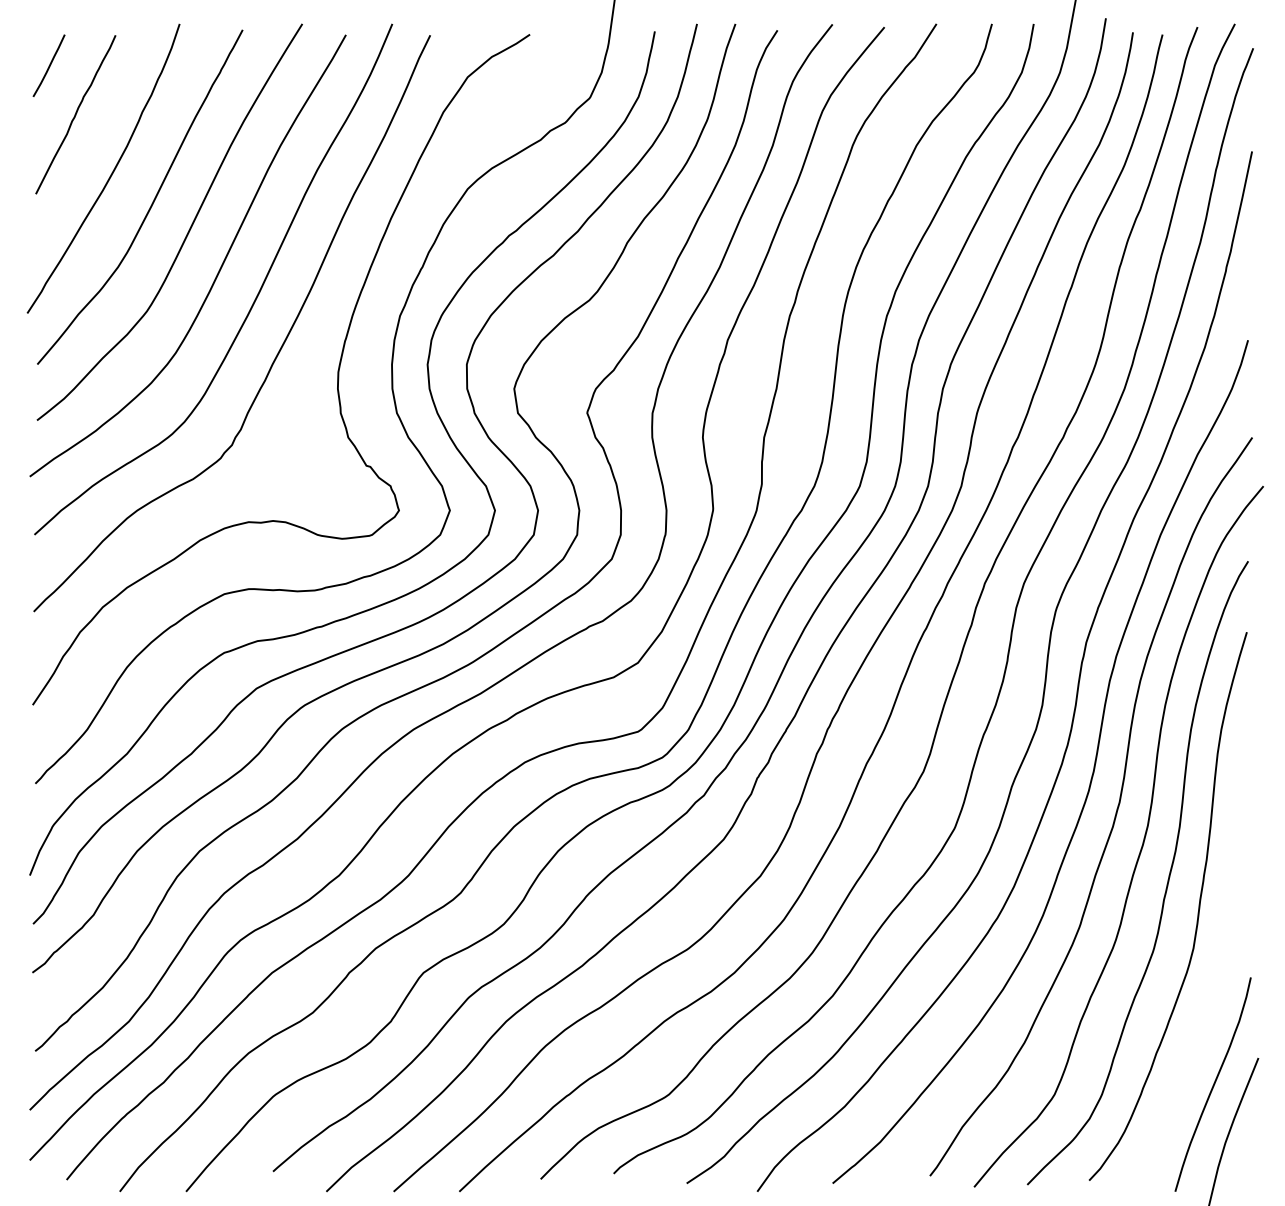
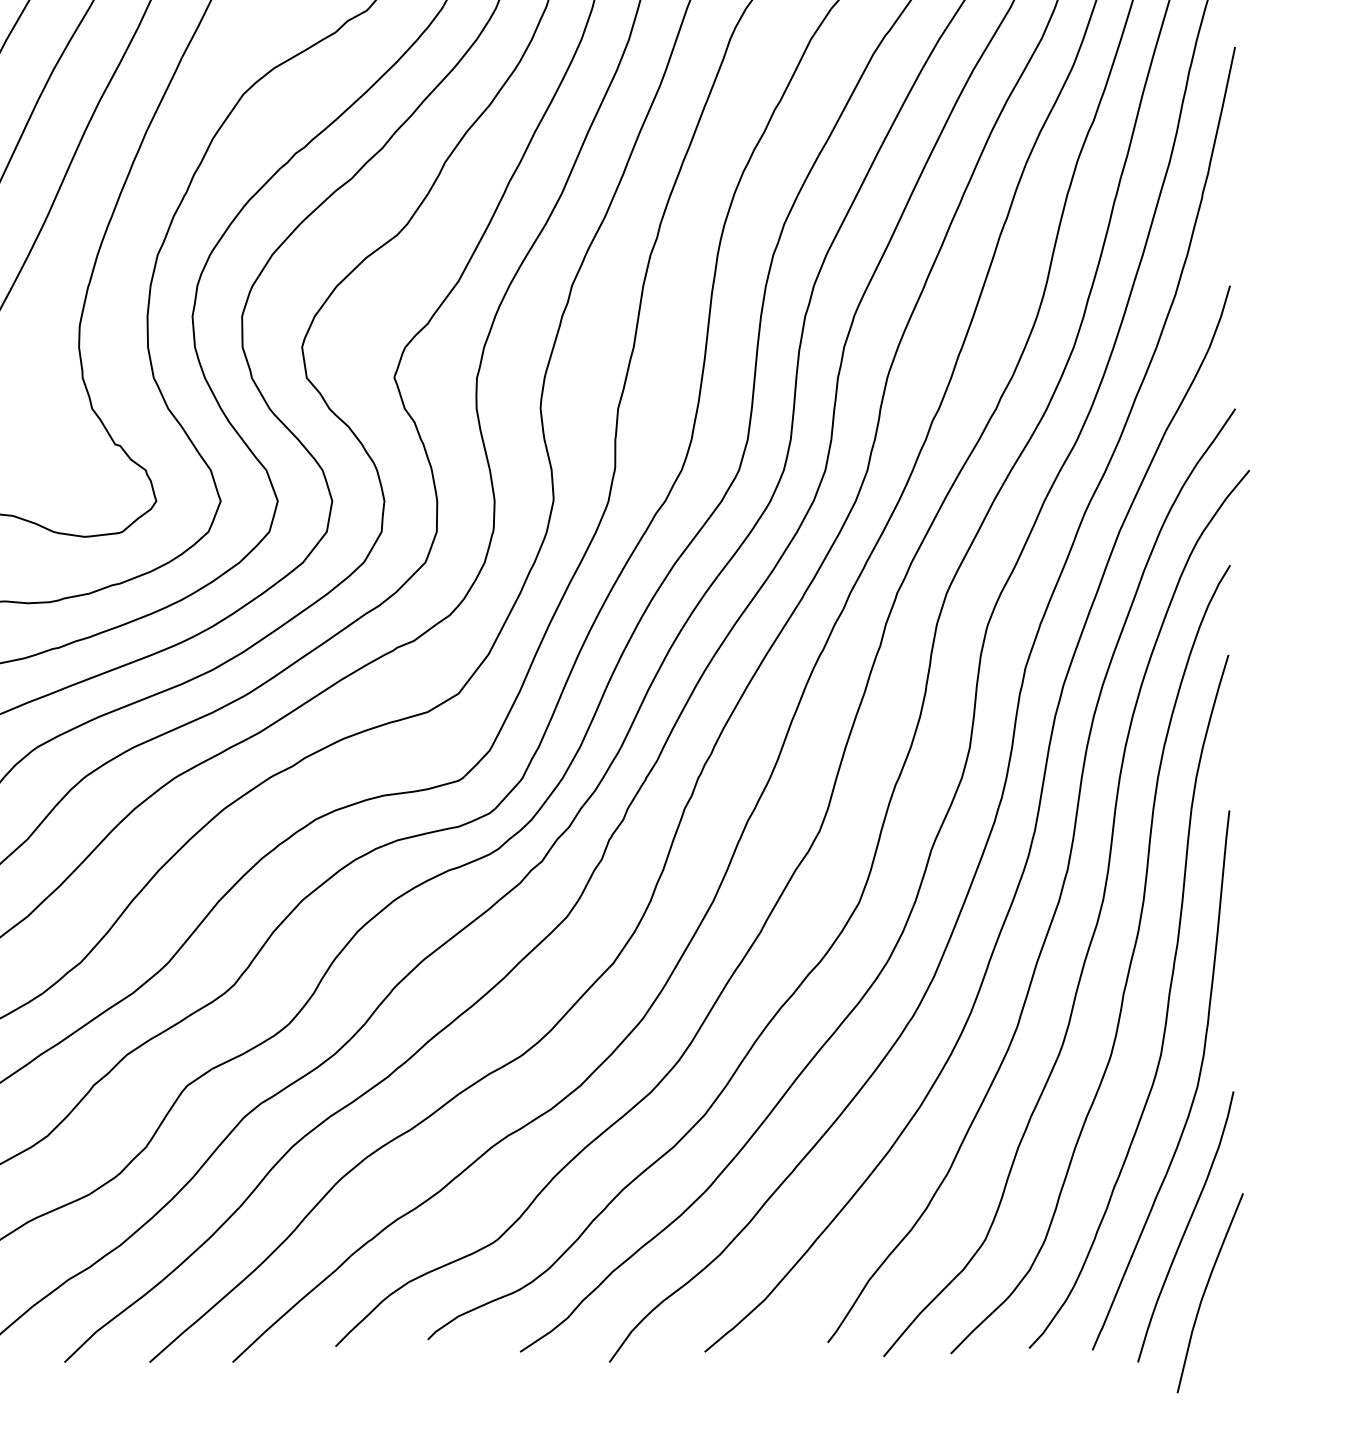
curve: (1220, 975) -> (1195, 1089), added

